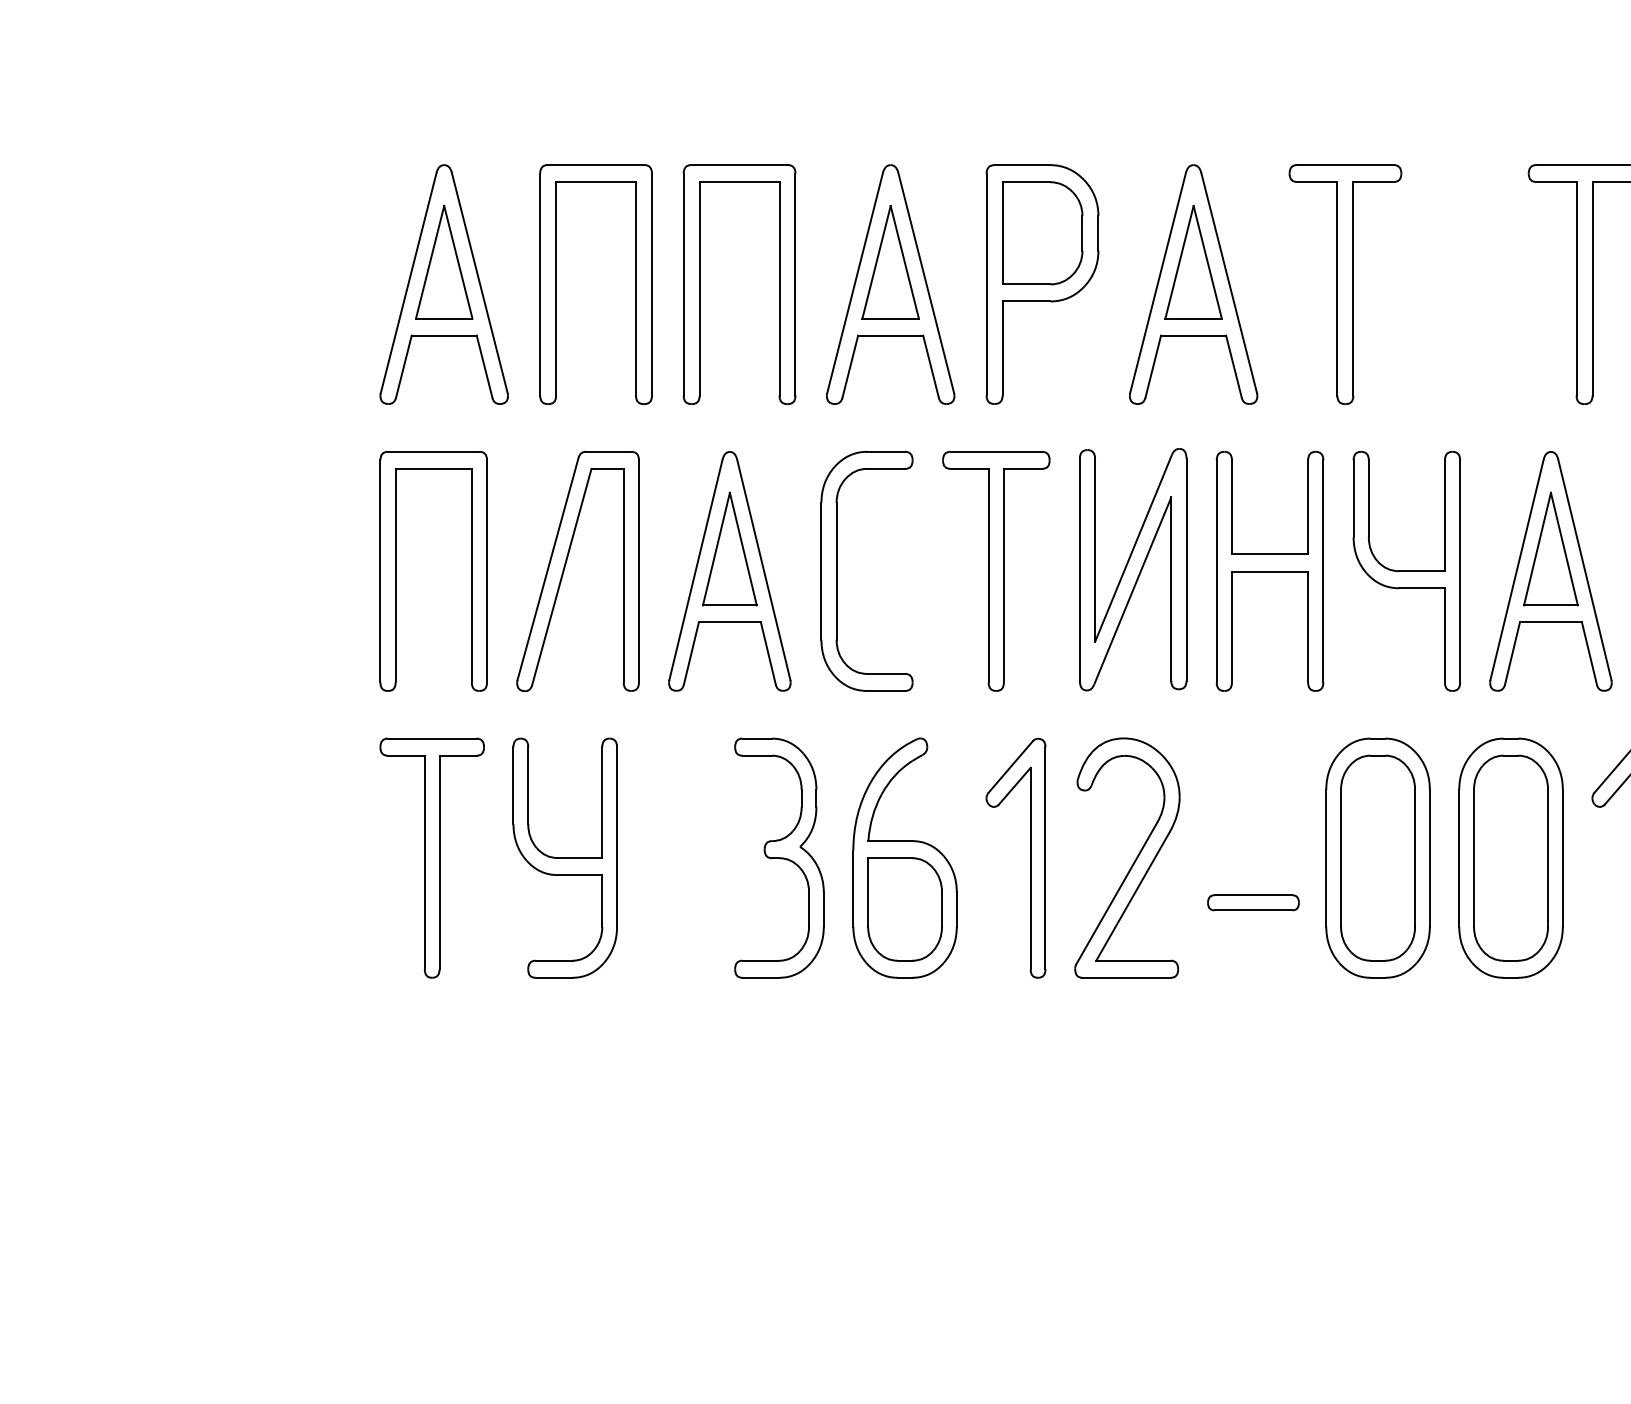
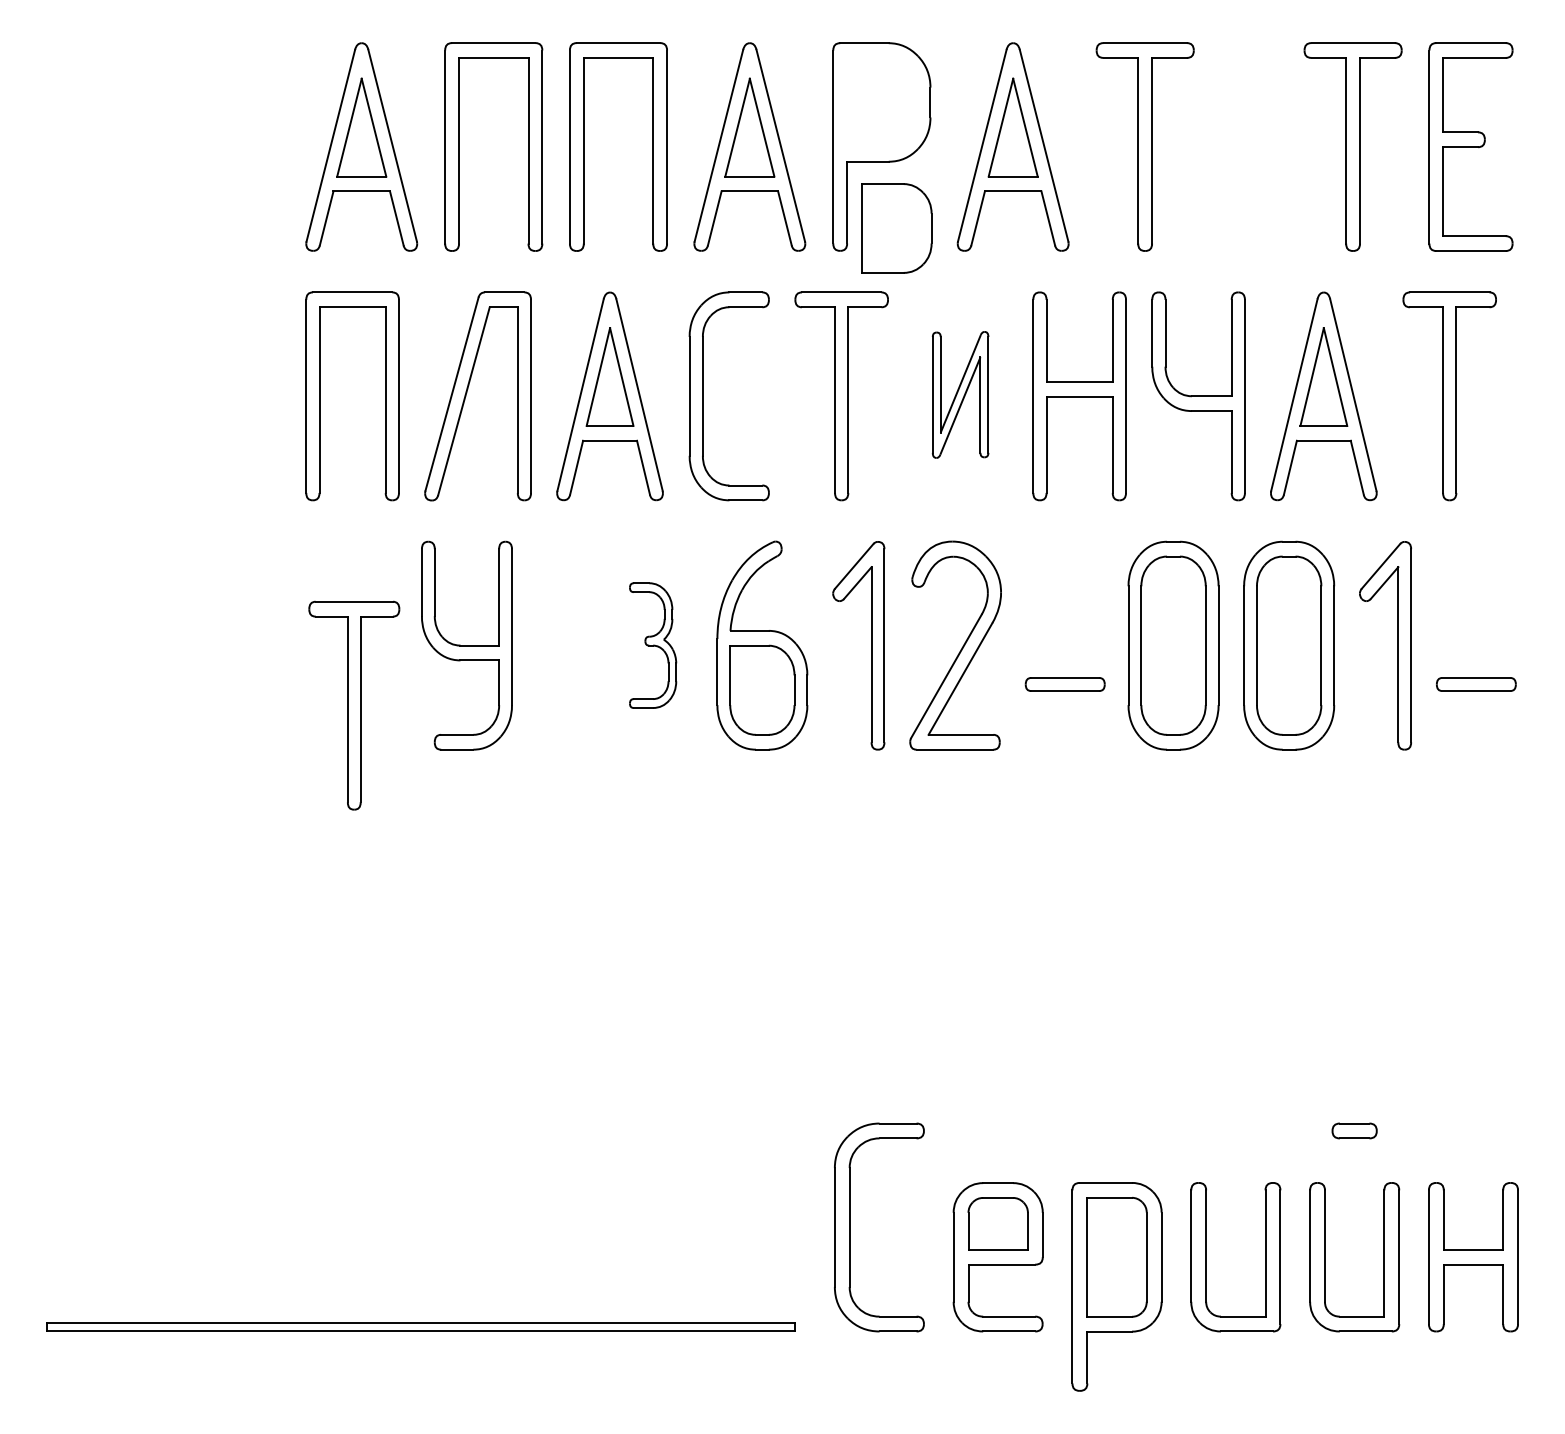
part: (1042, 233) -> (896, 228), moved
part: (1132, 569) -> (960, 394), size x0.6
part: (432, 857) -> (354, 705), moved
part: (778, 857) -> (652, 645), size x0.6

